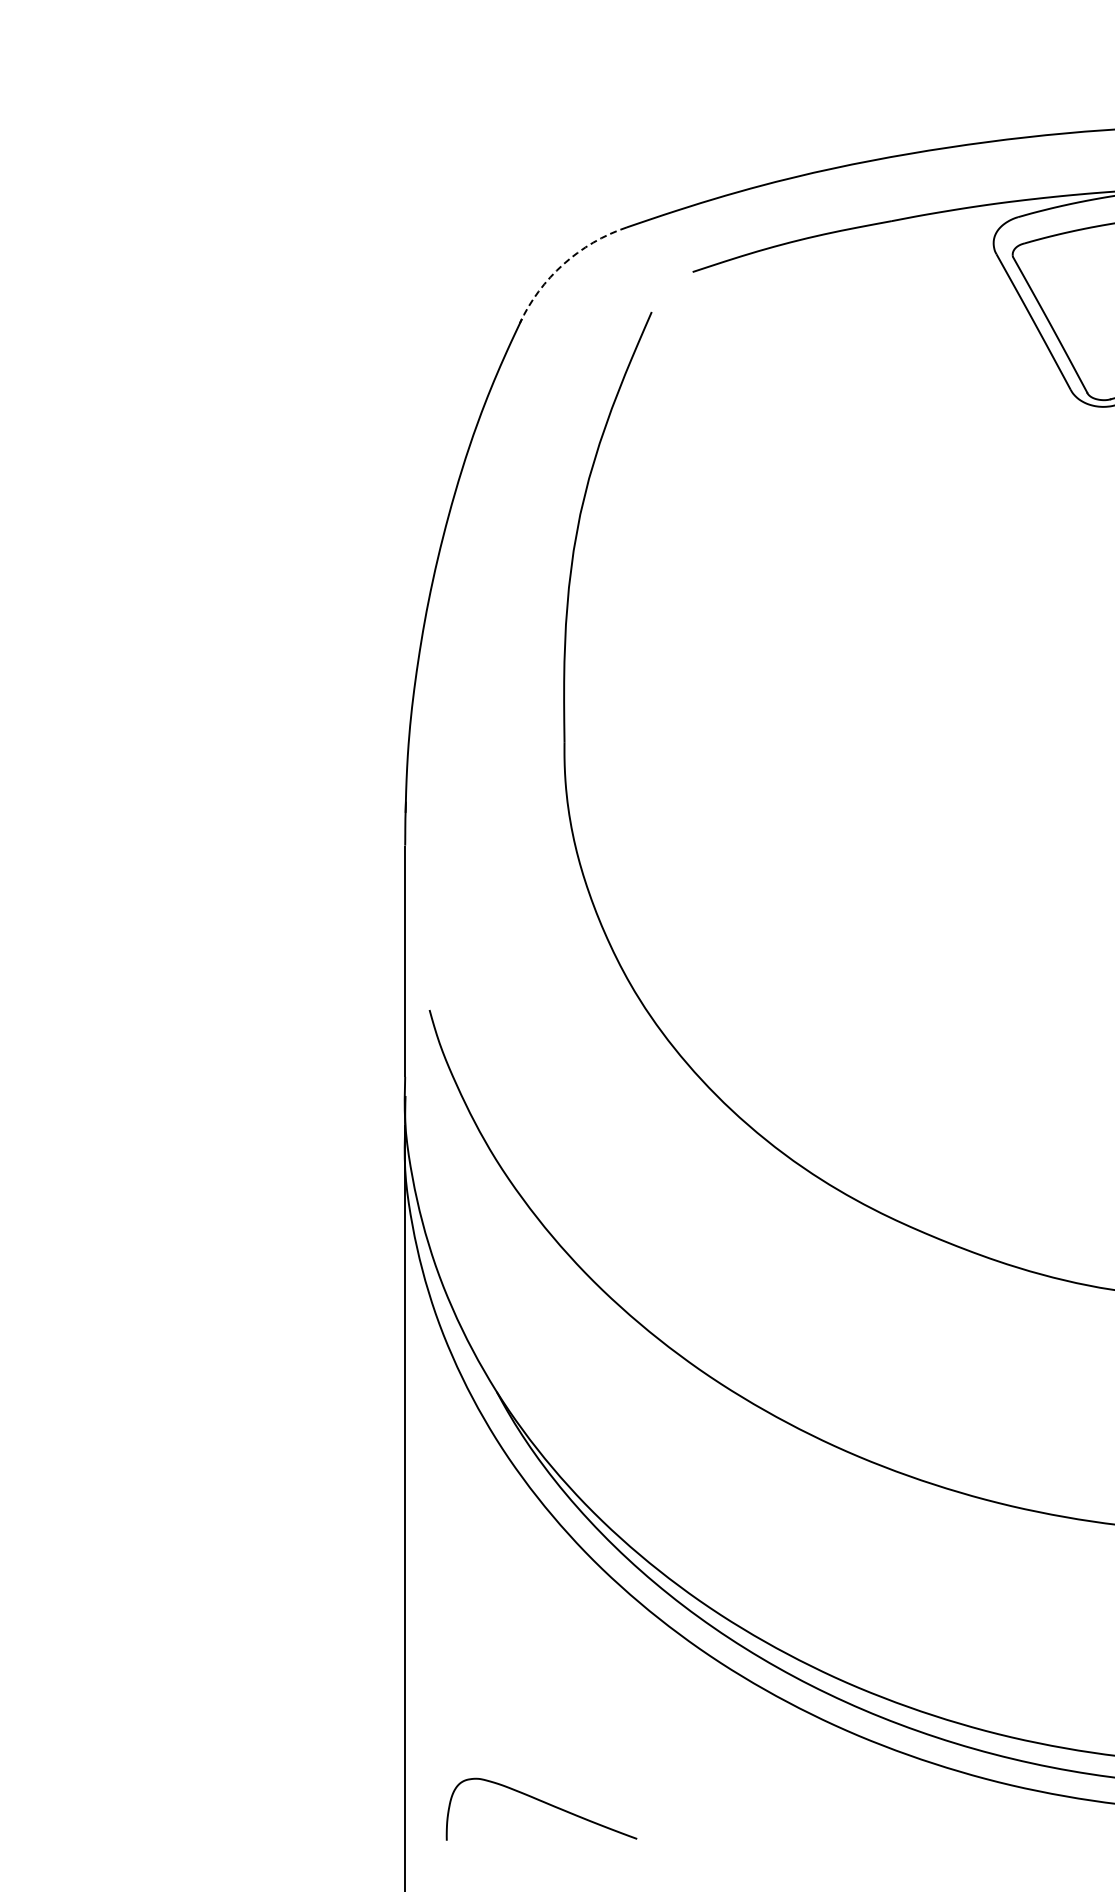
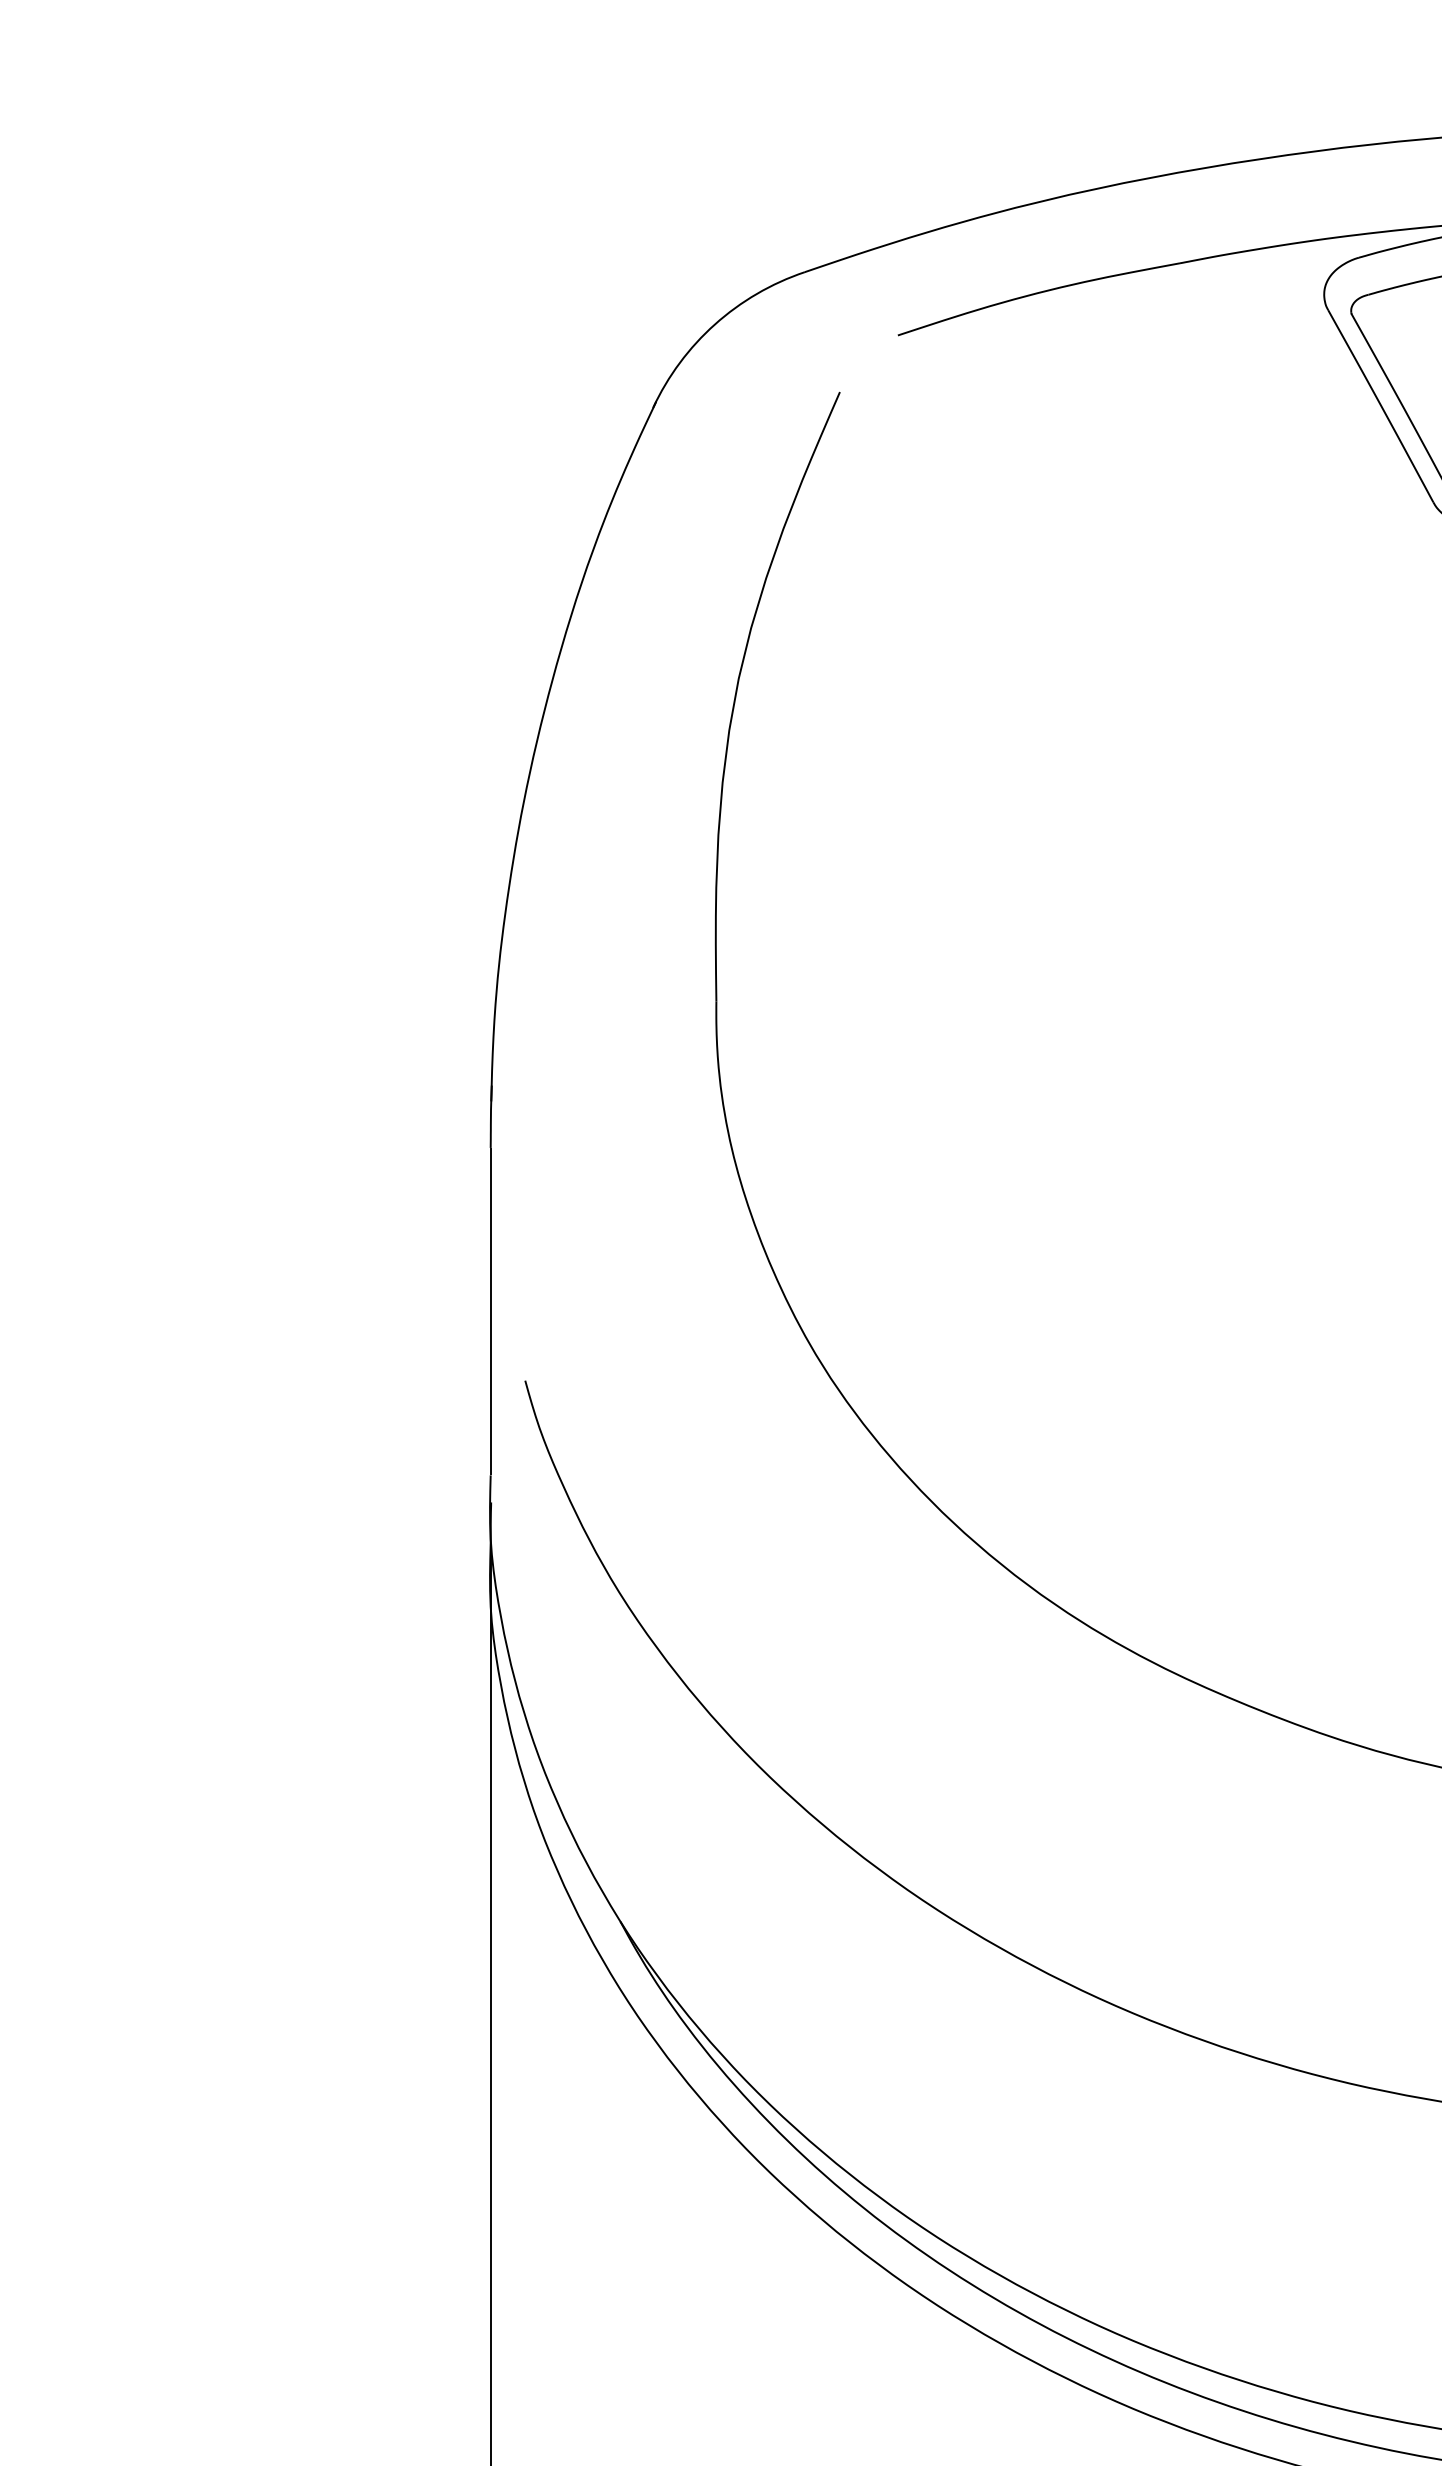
arc: (563, 264) -> (714, 324), dashed -> solid

